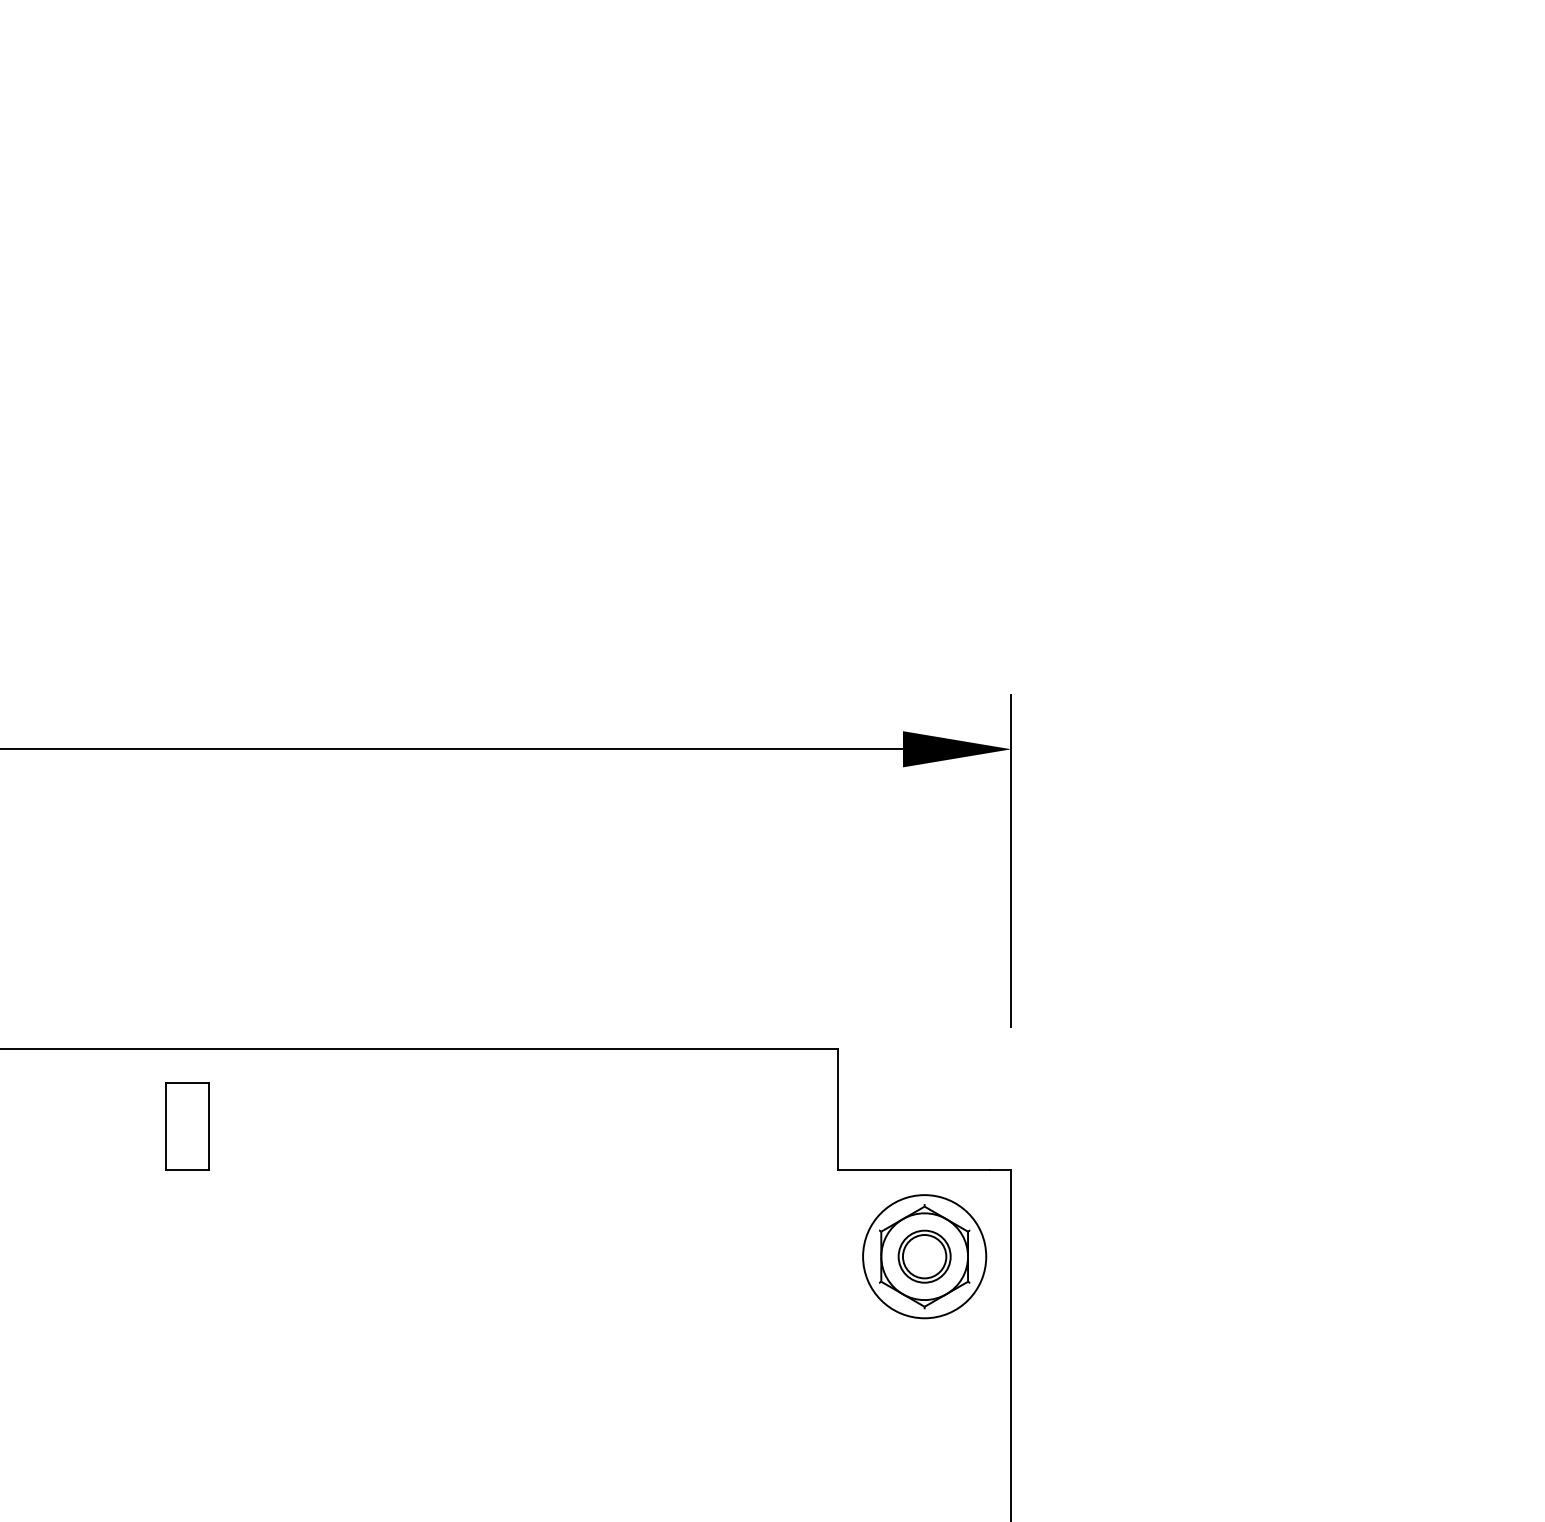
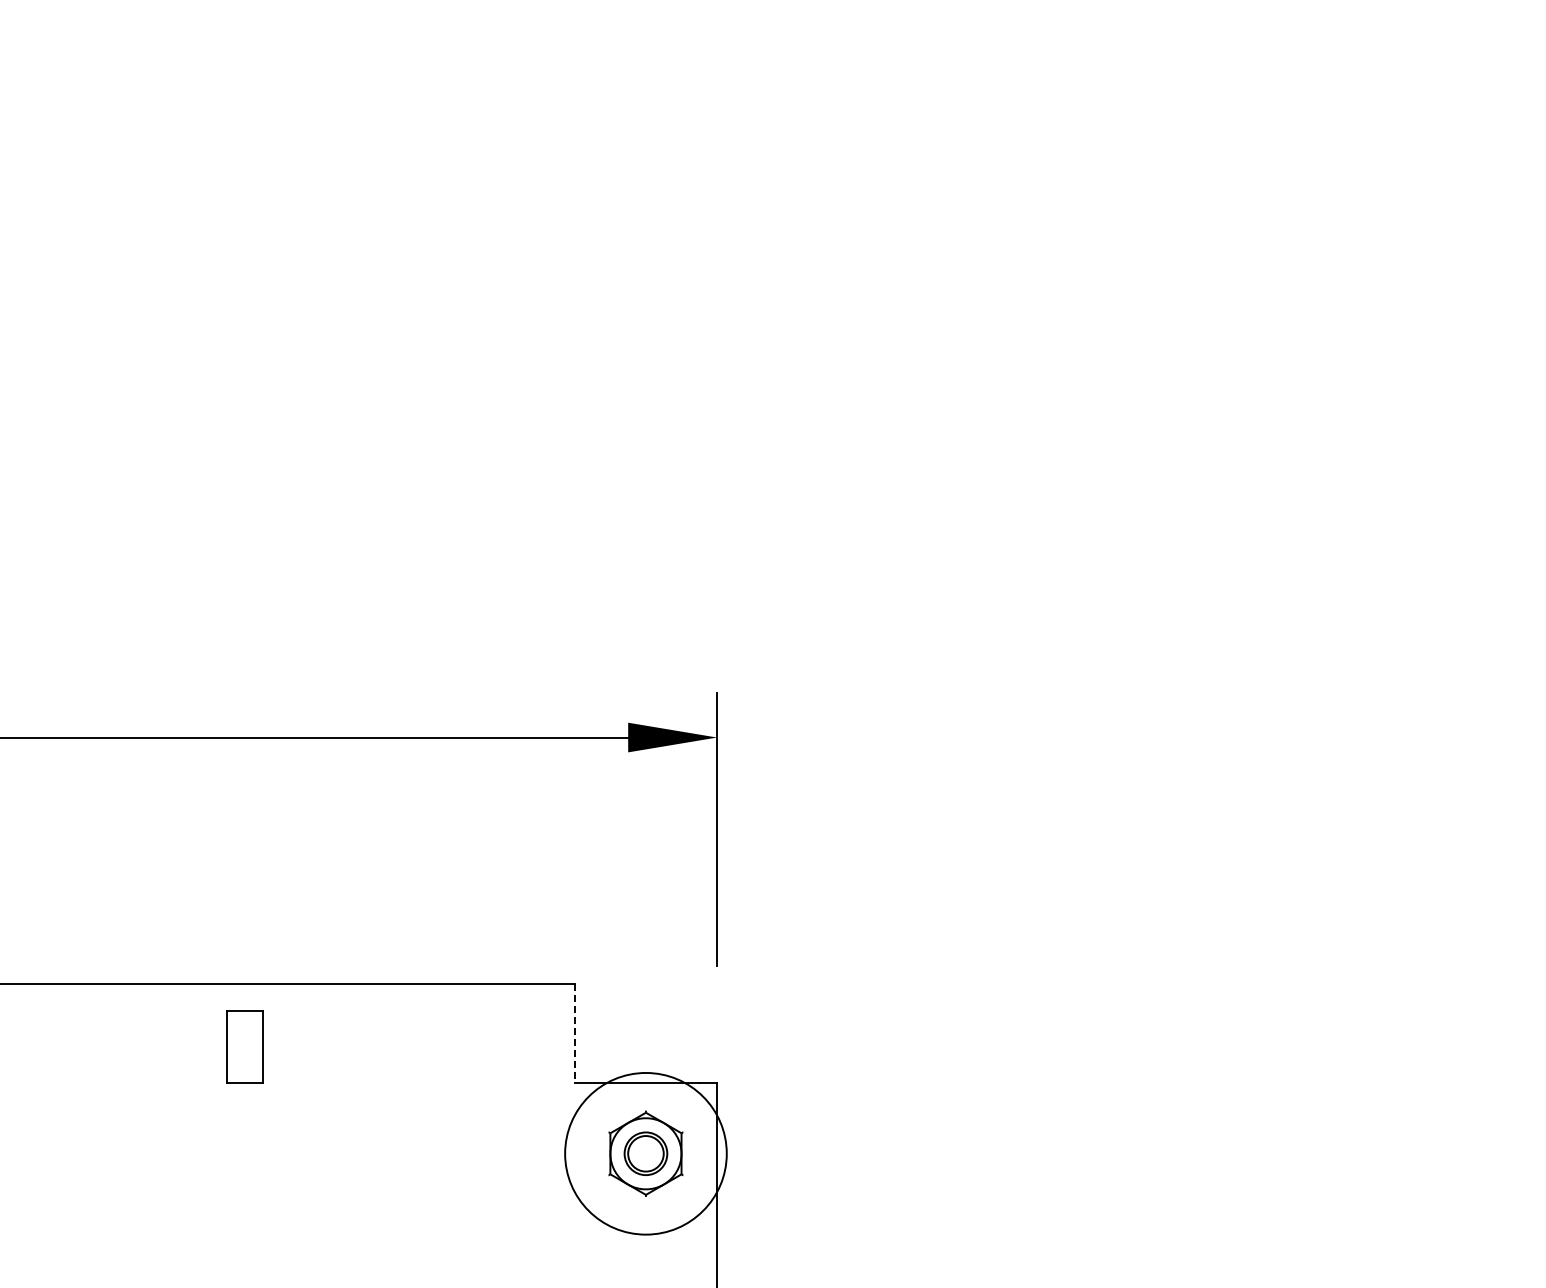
line: (837, 1110) -> (574, 1033), solid -> dashed
part: (186, 1125) -> (244, 1046), moved
circle: (924, 1256) -> (645, 1153), size x1.6

